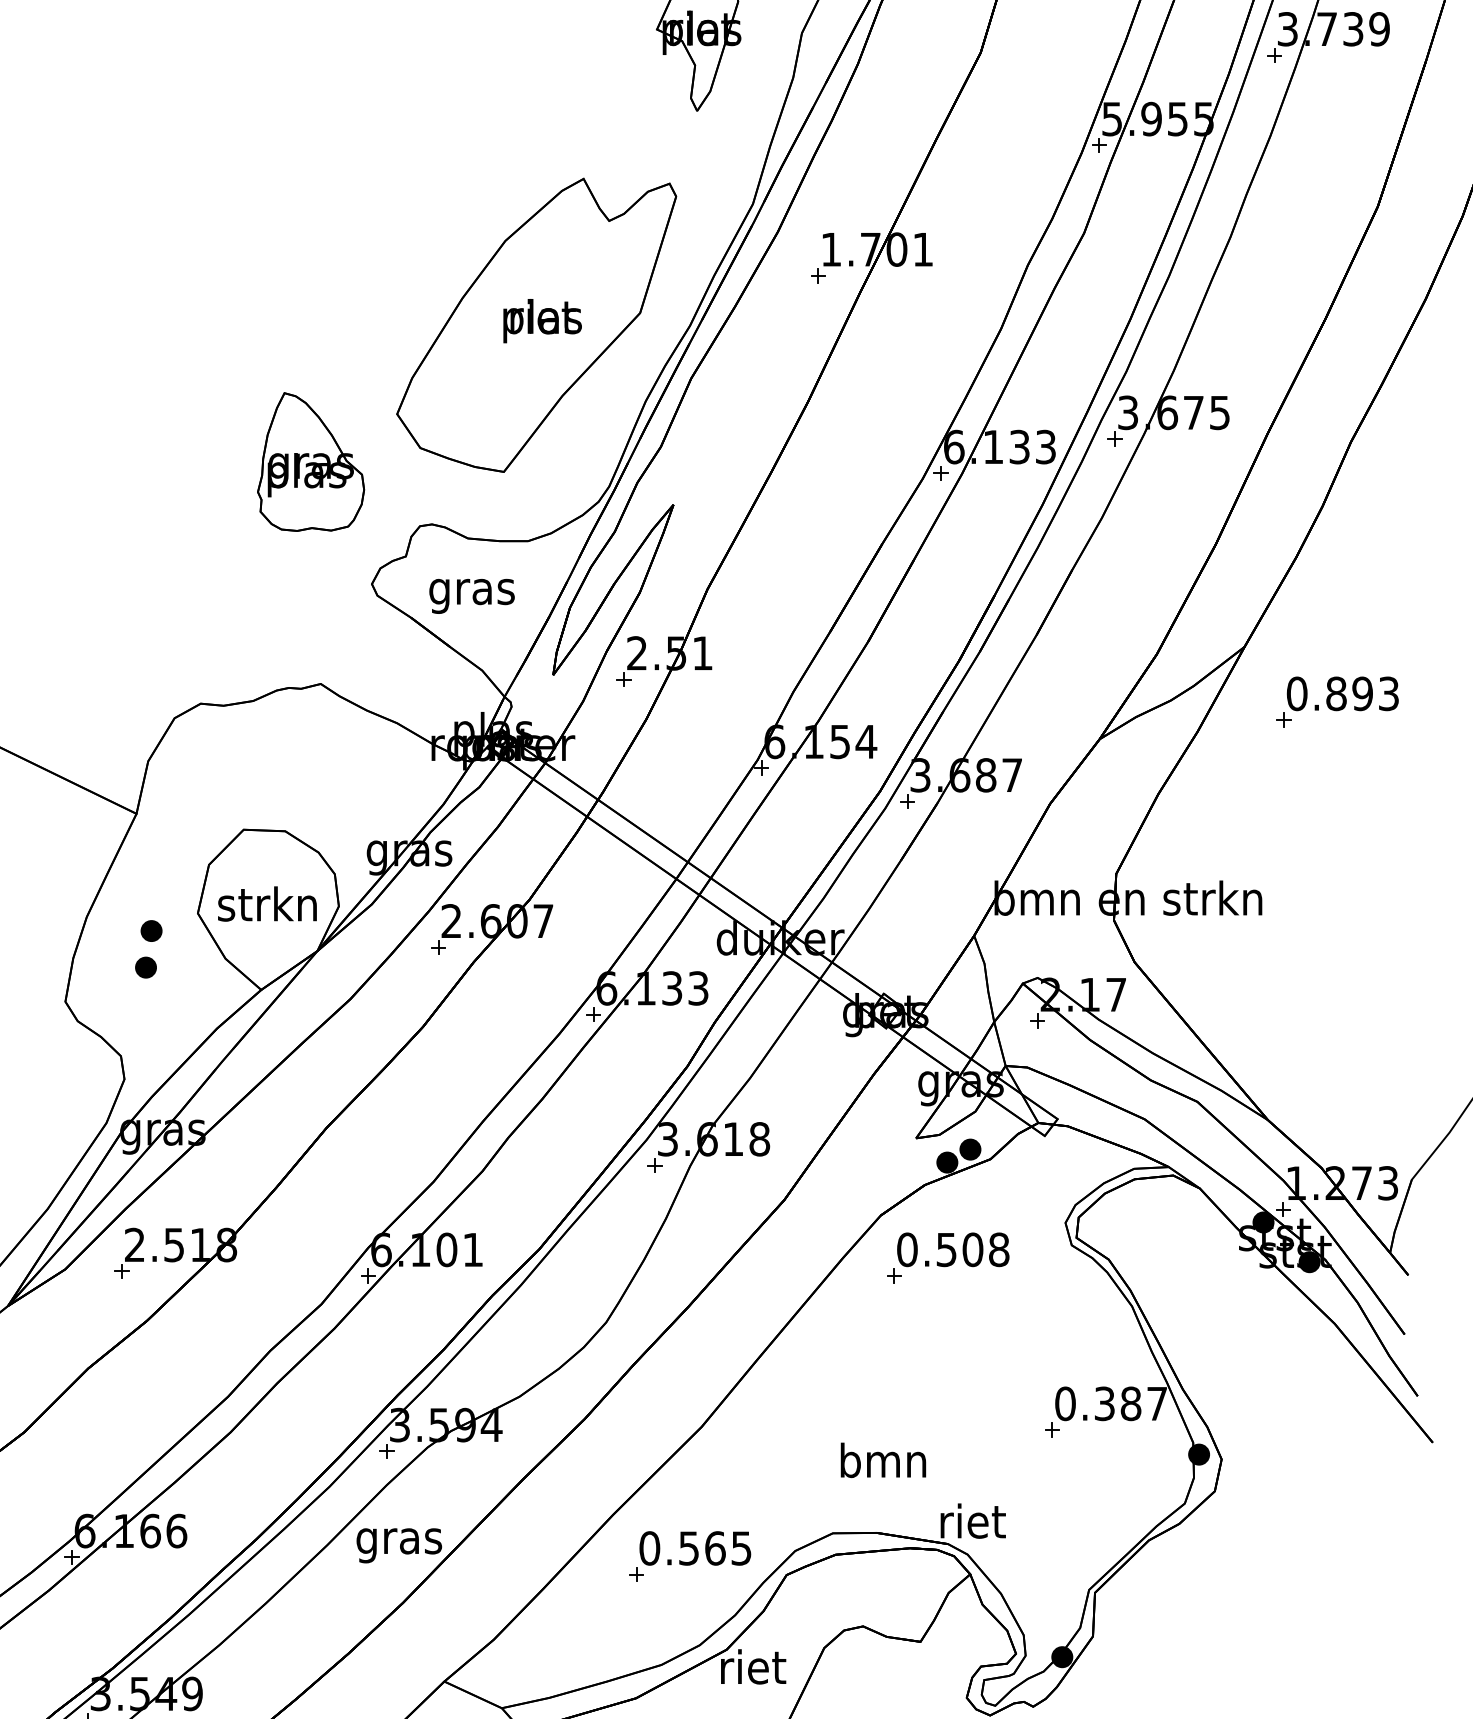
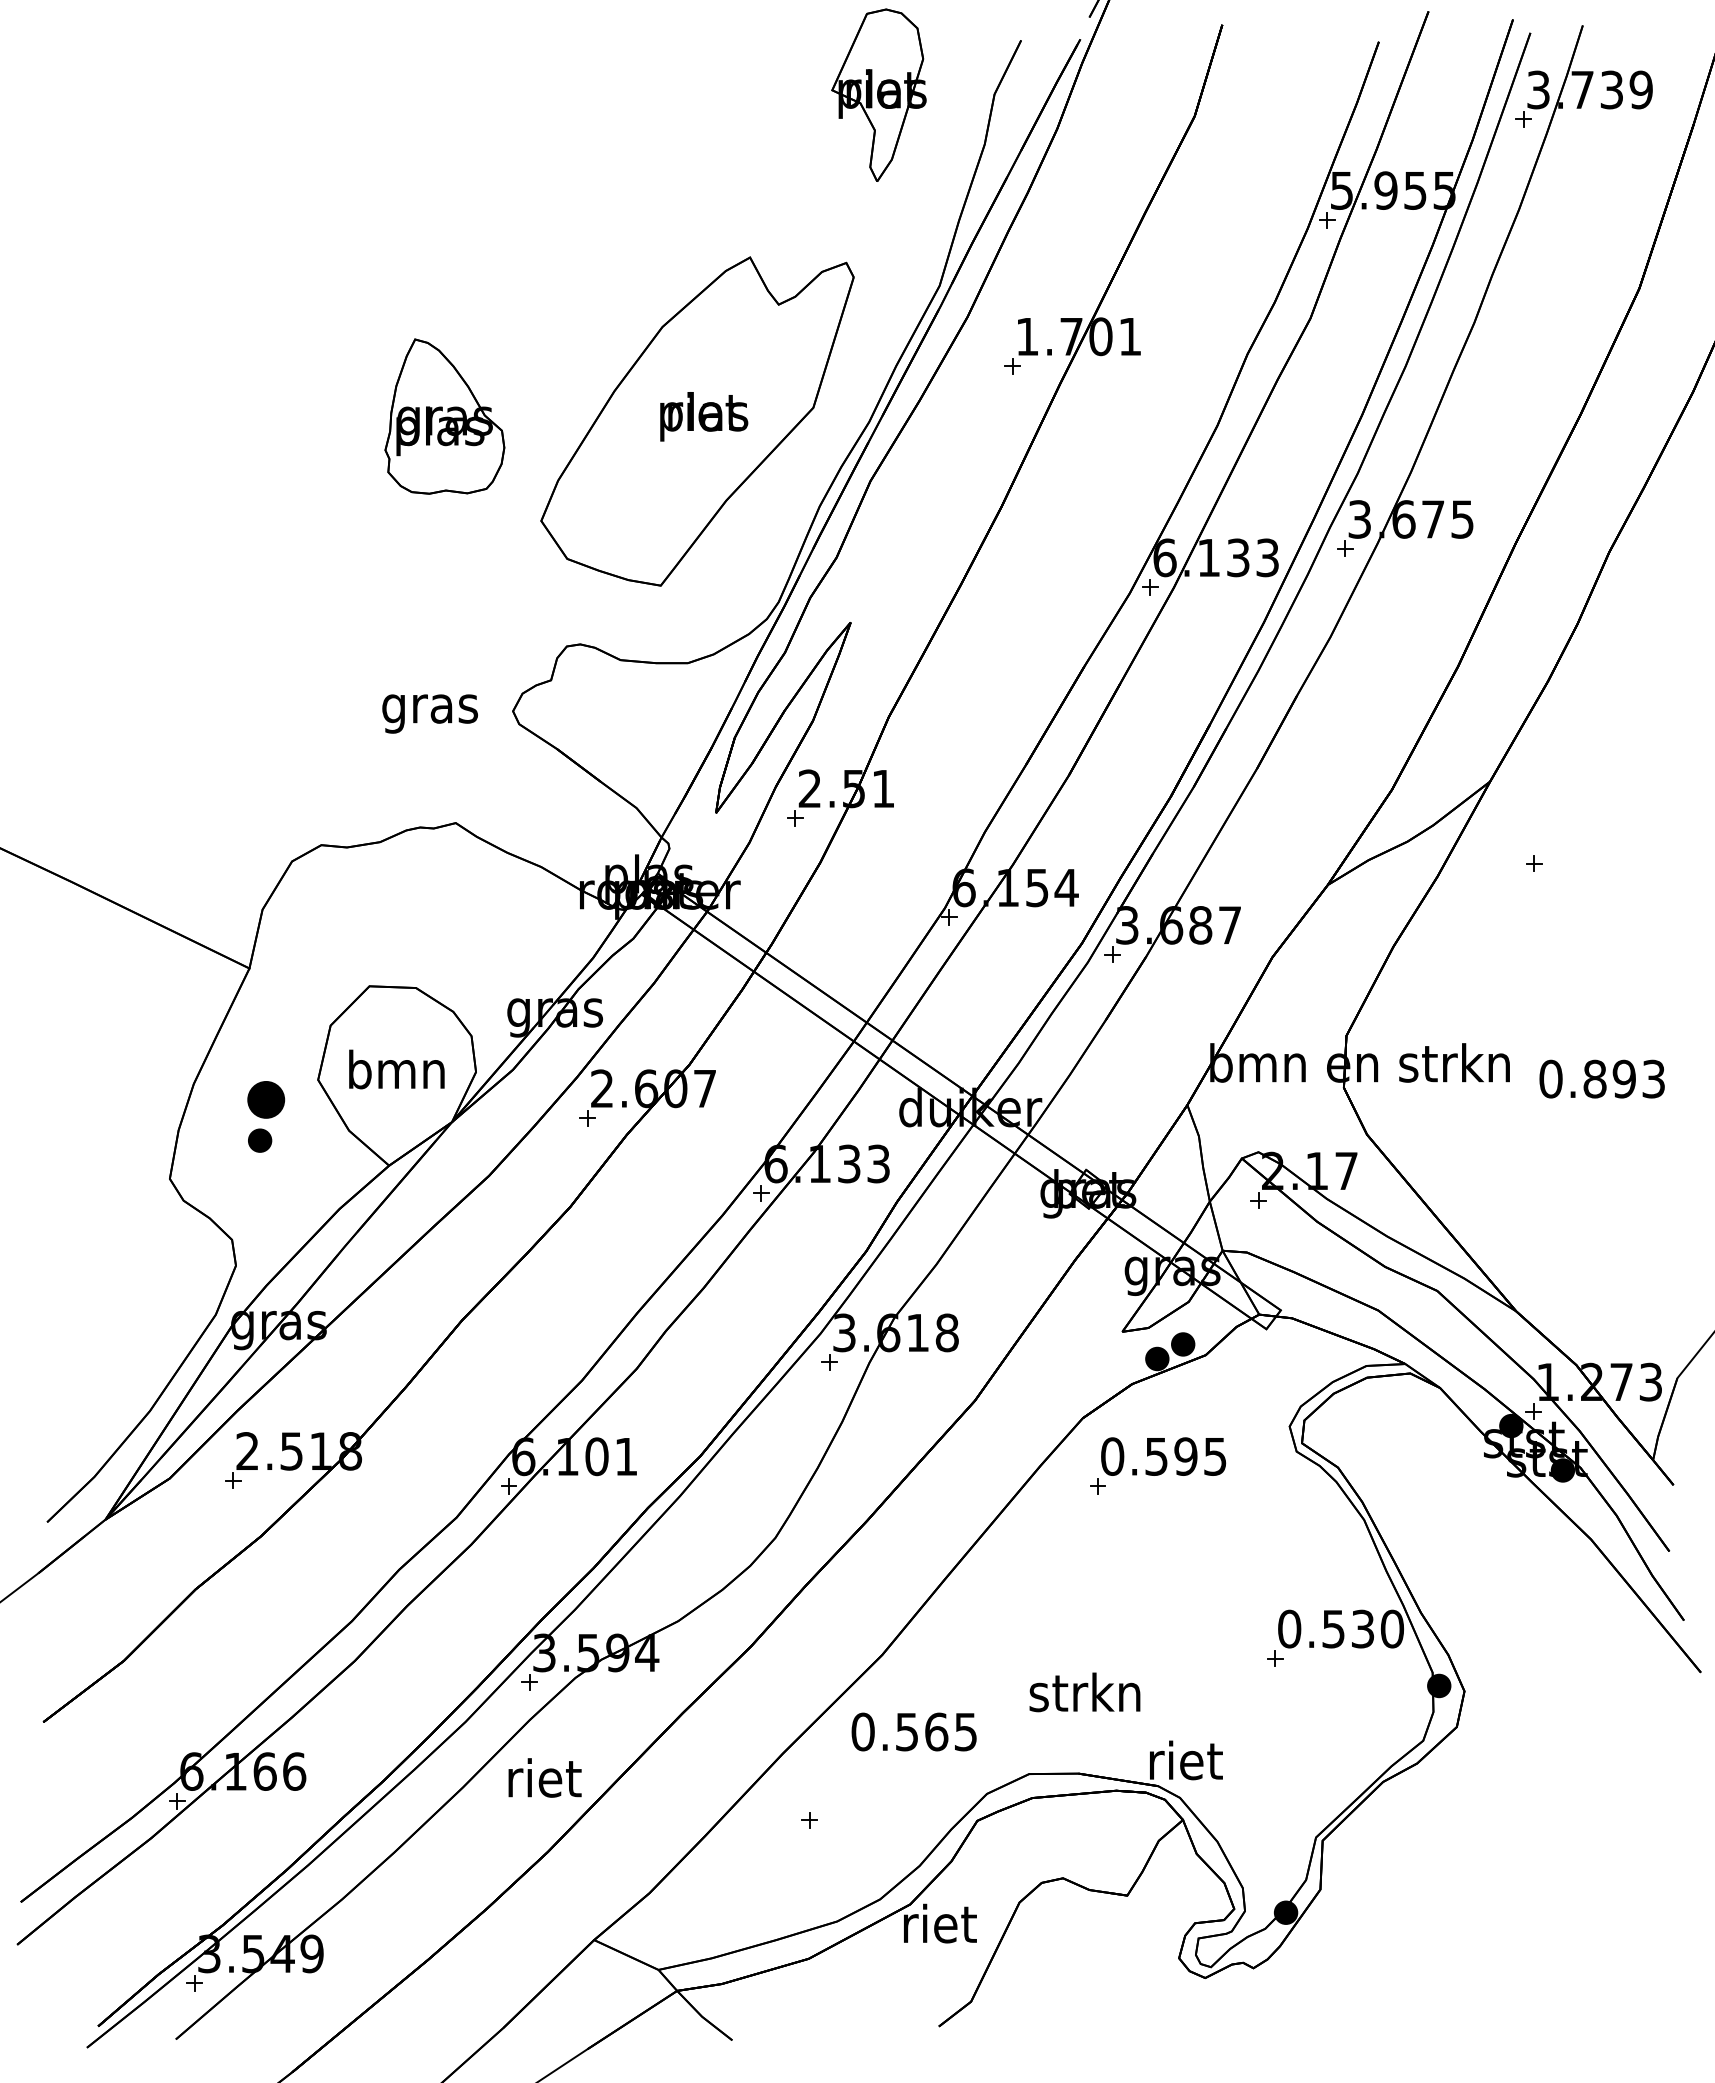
part: (310, 461) -> (444, 416), moved
text: (471, 595) -> (429, 713), moved
text: (1342, 693) -> (1601, 1078), moved
text: (266, 904) -> (395, 1069), strkn -> bmn
part: (151, 930) -> (266, 1099), size x1.6
text: (985, 1249) -> (1200, 1456), 0.508 -> 0.595
text: (1131, 1403) -> (1363, 1628), 0.387 -> 0.530
text: (882, 1460) -> (1084, 1692), bmn -> strkn
text: (399, 1540) -> (543, 1782), gras -> riet
text: (694, 1547) -> (913, 1731), moved

